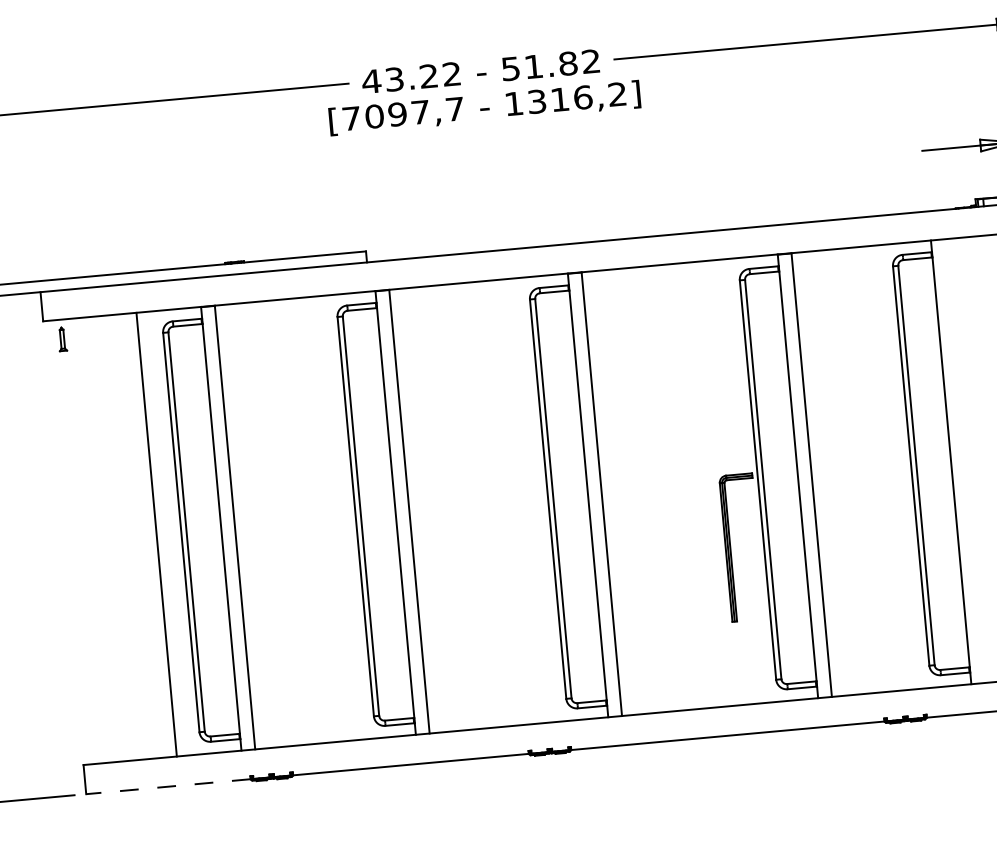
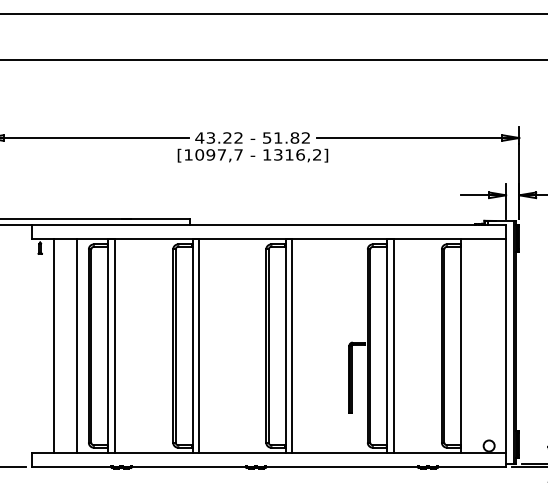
text: (351, 117) -> (188, 154), [7097,7 -> [1097,7
line: (110, 537) -> (54, 345), added
line: (168, 786) -> (71, 467), dashed -> solid

